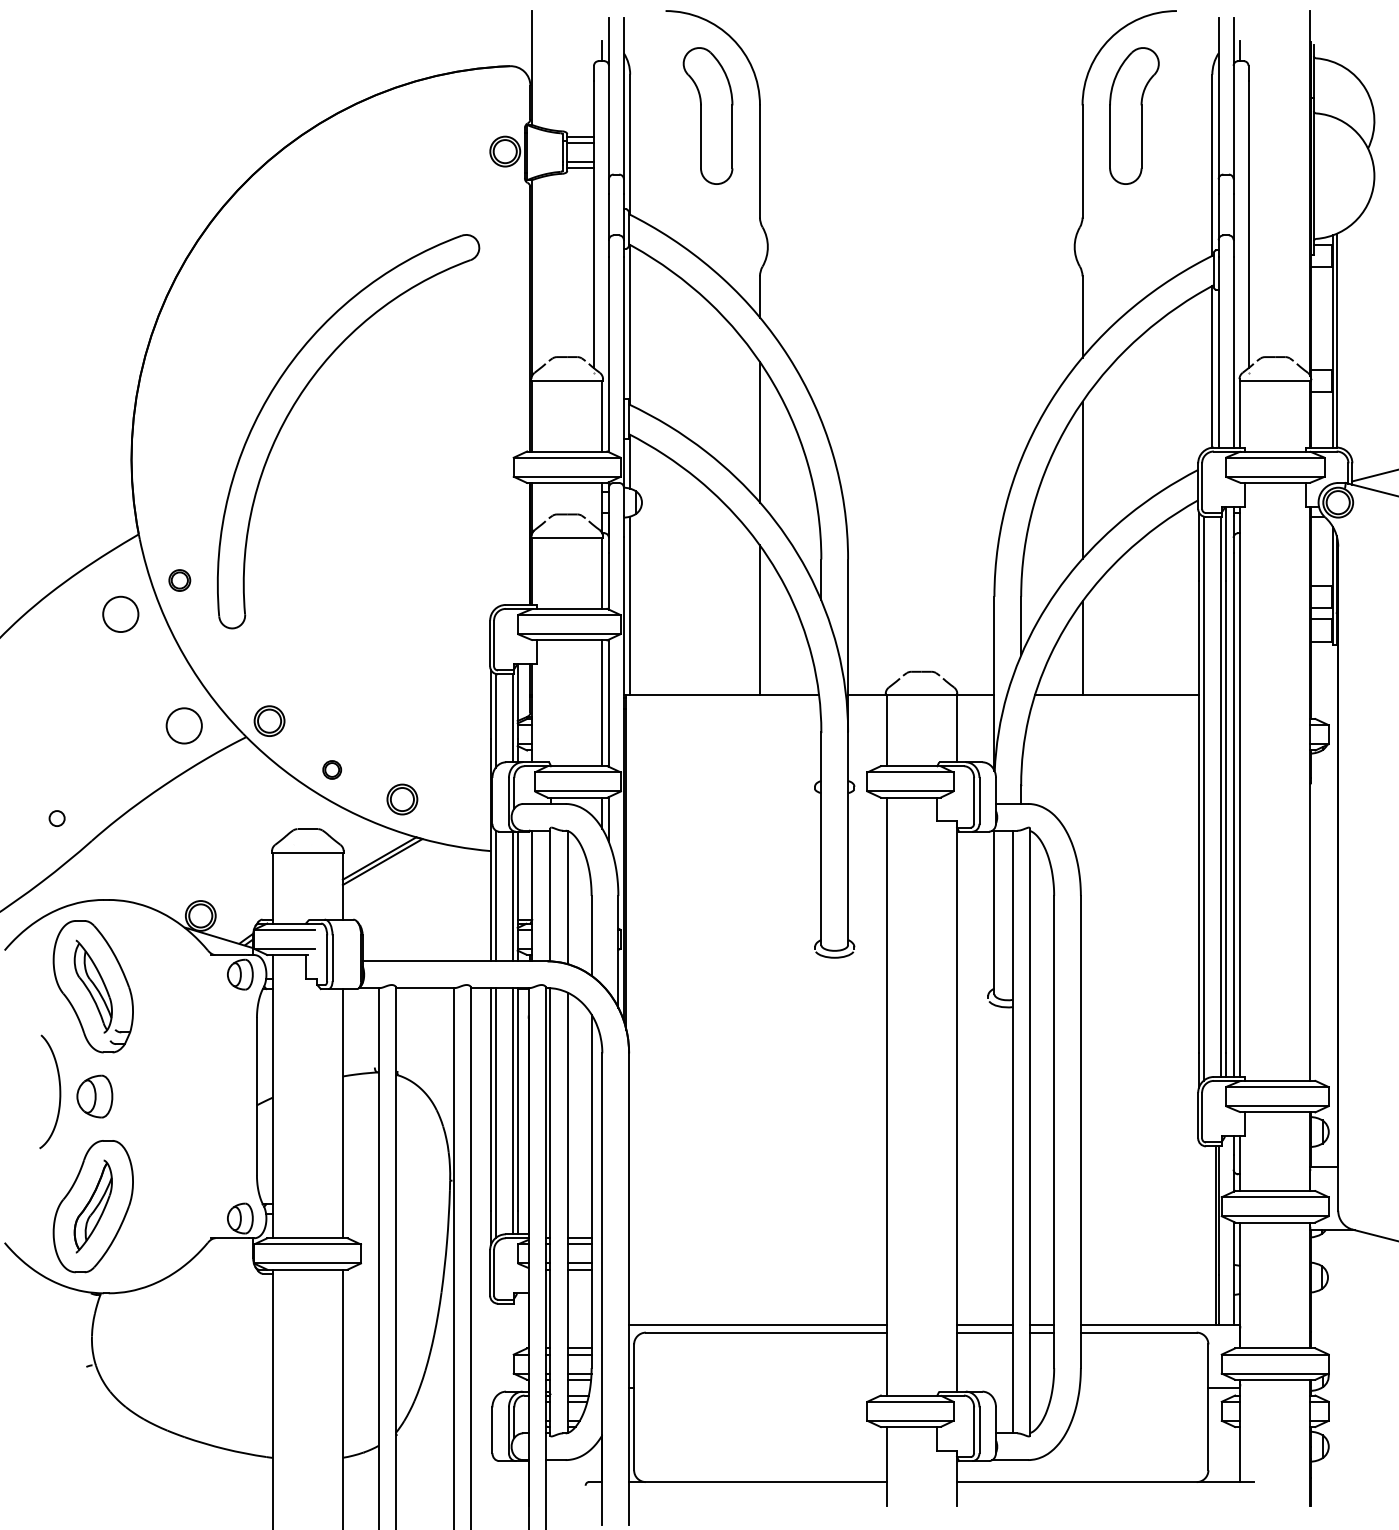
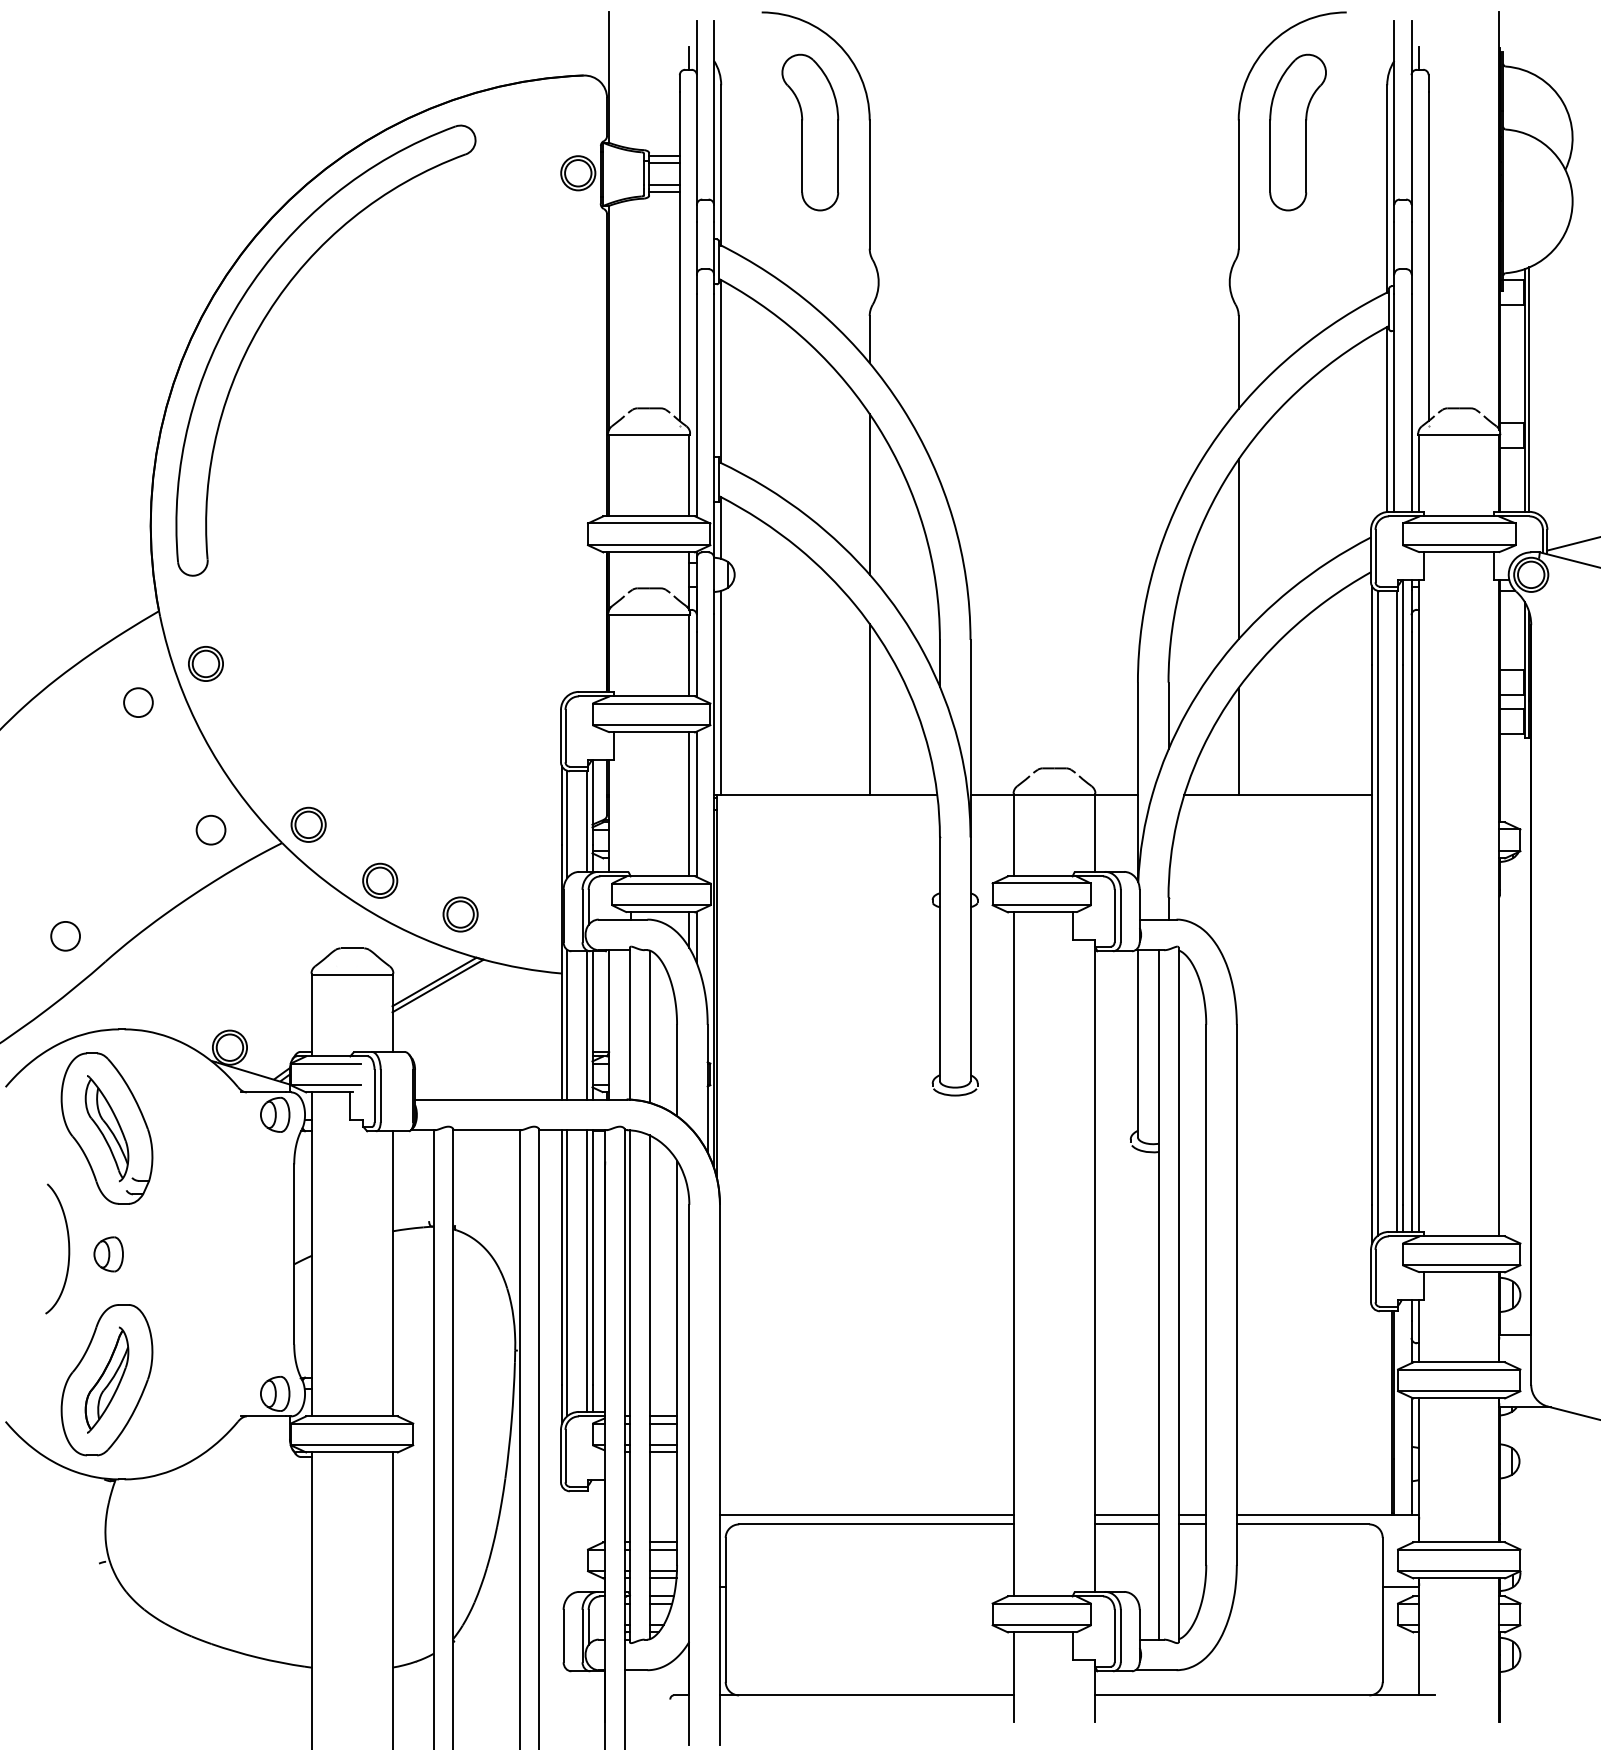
part: (298, 400) -> (268, 314), moved
part: (179, 580) -> (205, 663), size x1.43
circle: (120, 614) -> (138, 702), size x0.71
circle: (183, 725) -> (210, 829), size x0.71
part: (332, 769) -> (380, 880), size x1.67
circle: (57, 817) -> (65, 935), size x1.67
part: (94, 1096) -> (108, 1254), size x0.71

